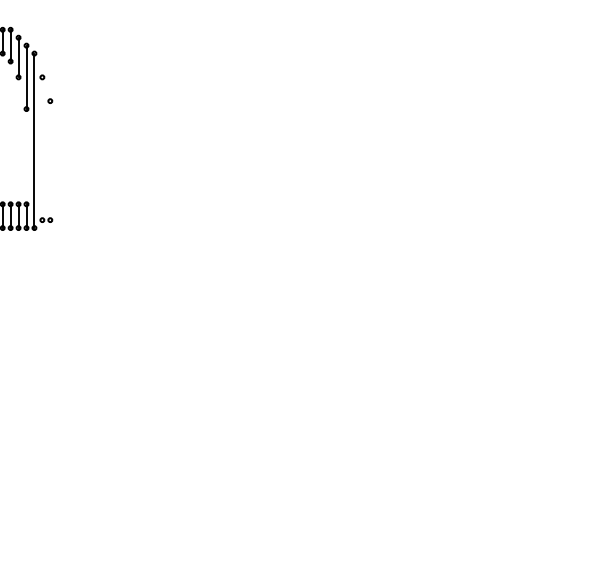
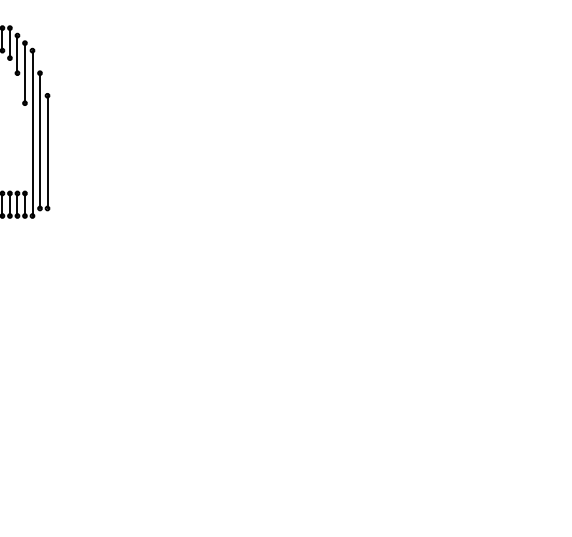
line: (42, 148) -> (40, 140), added
line: (50, 160) -> (47, 151), added

